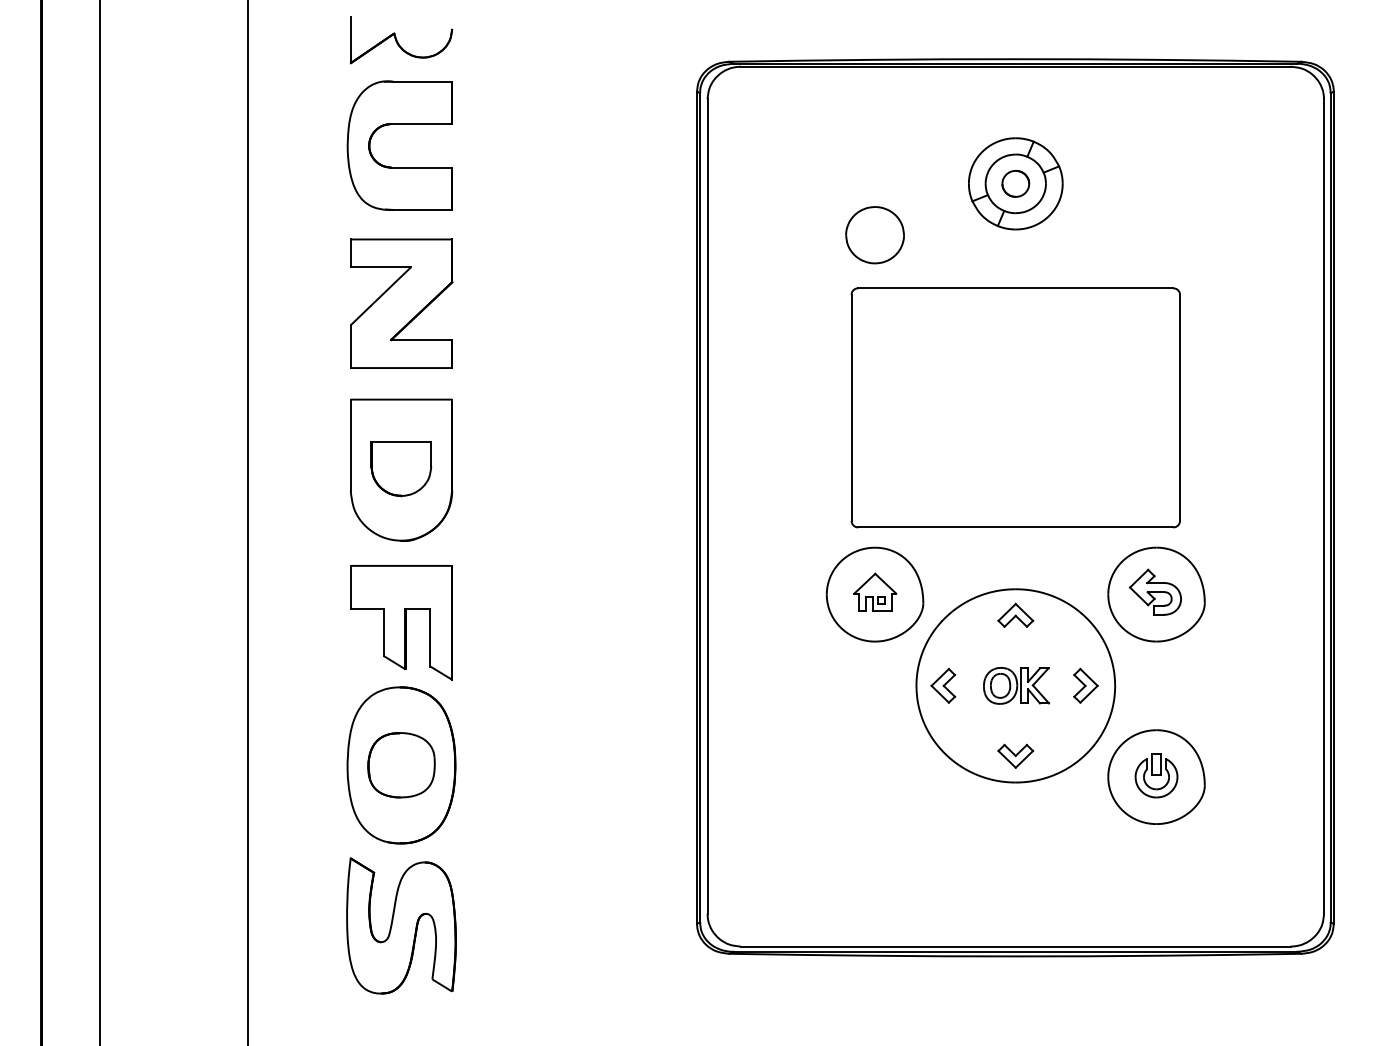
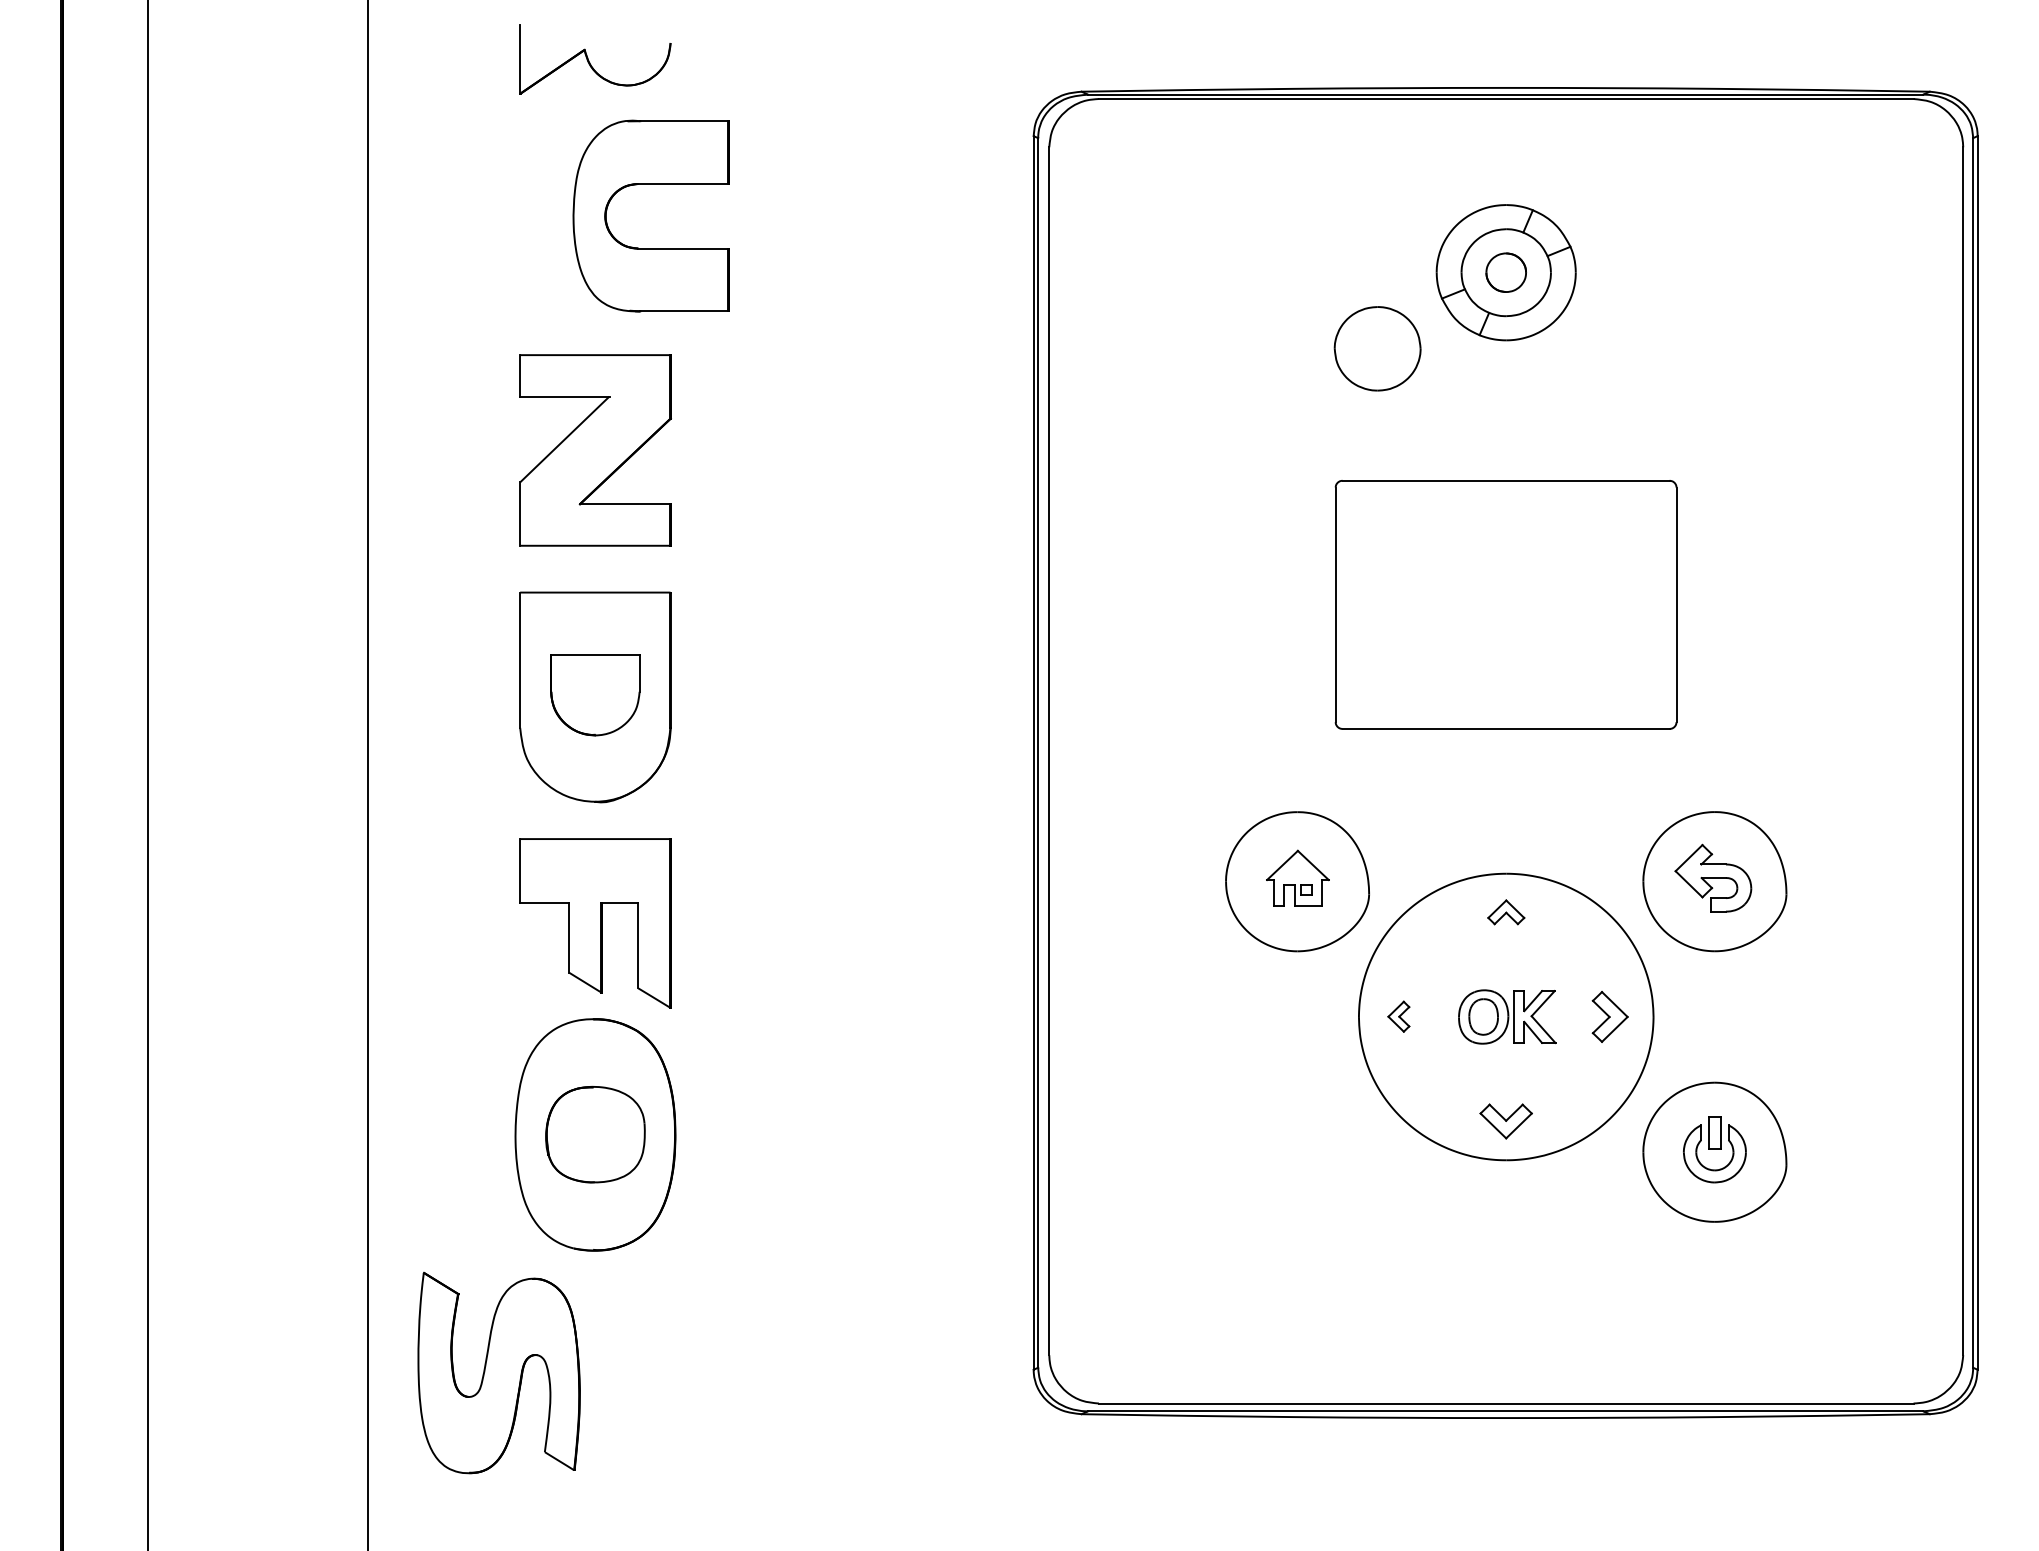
part: (399, 124) -> (650, 184), moved
part: (874, 235) -> (1376, 349), moved
part: (1015, 407) -> (1505, 604), size x0.7
part: (1015, 614) -> (1505, 911), size x0.7
part: (943, 685) -> (1399, 1016), size x0.6
part: (401, 925) -> (499, 1372), moved

